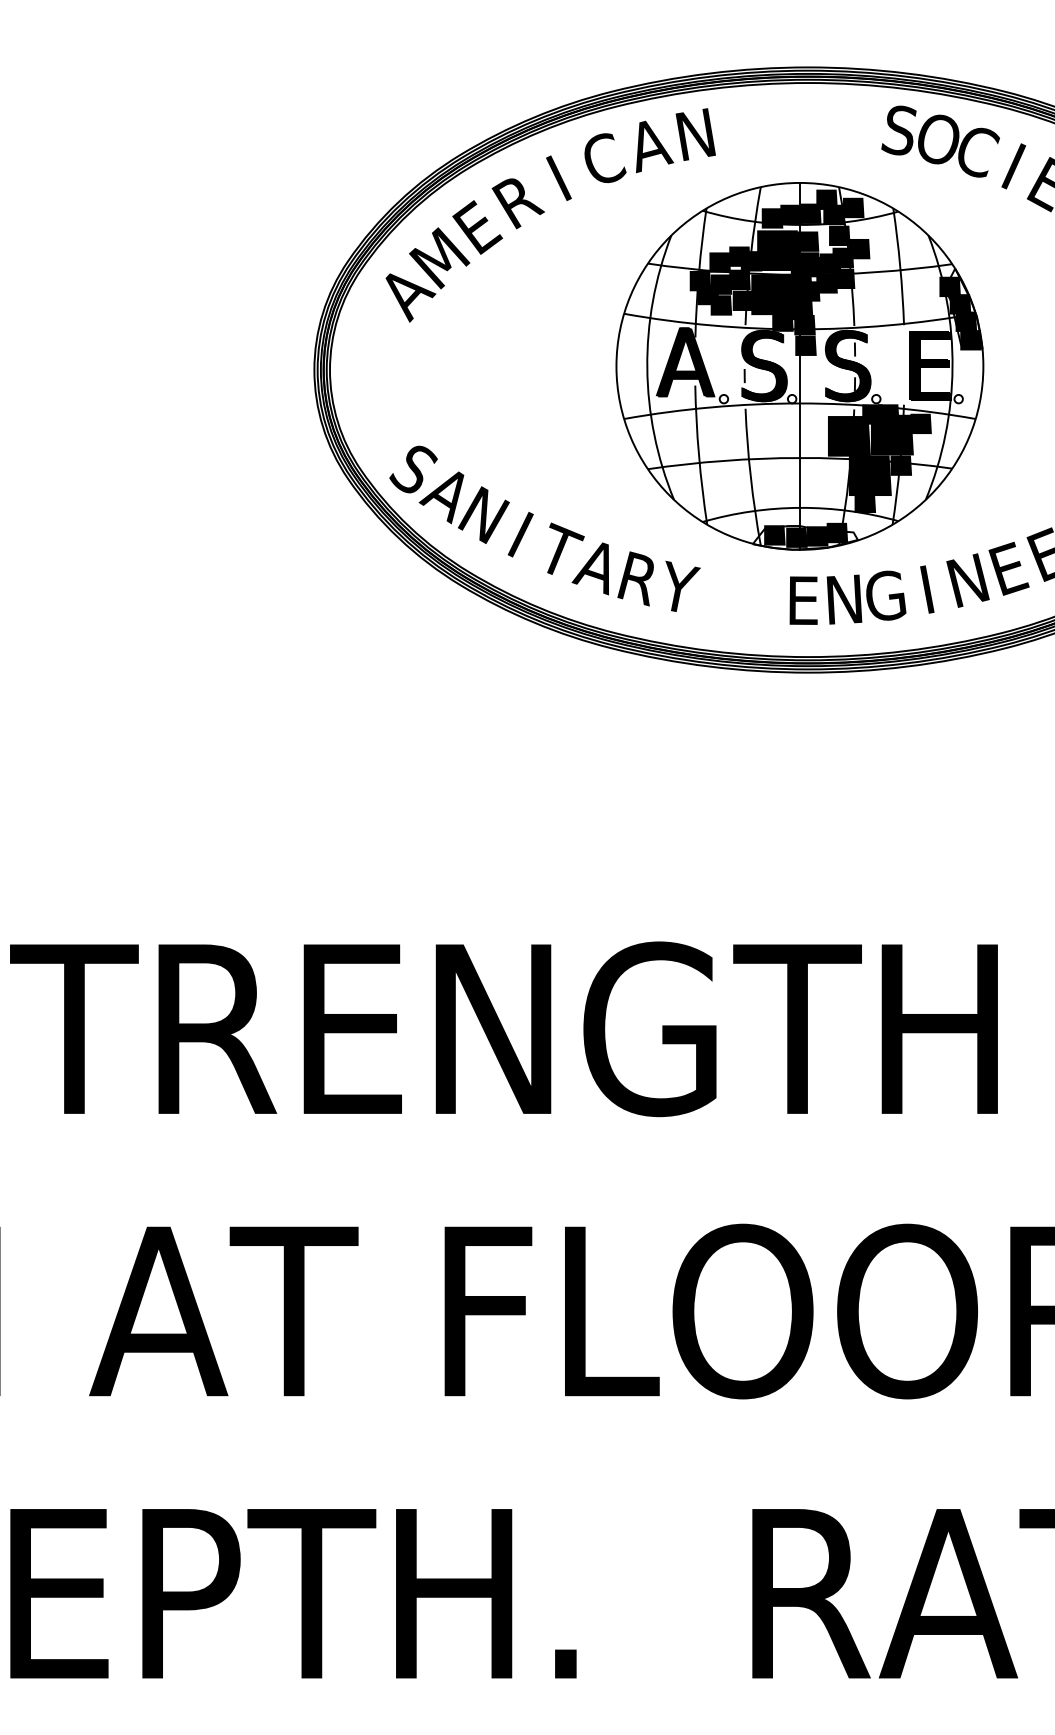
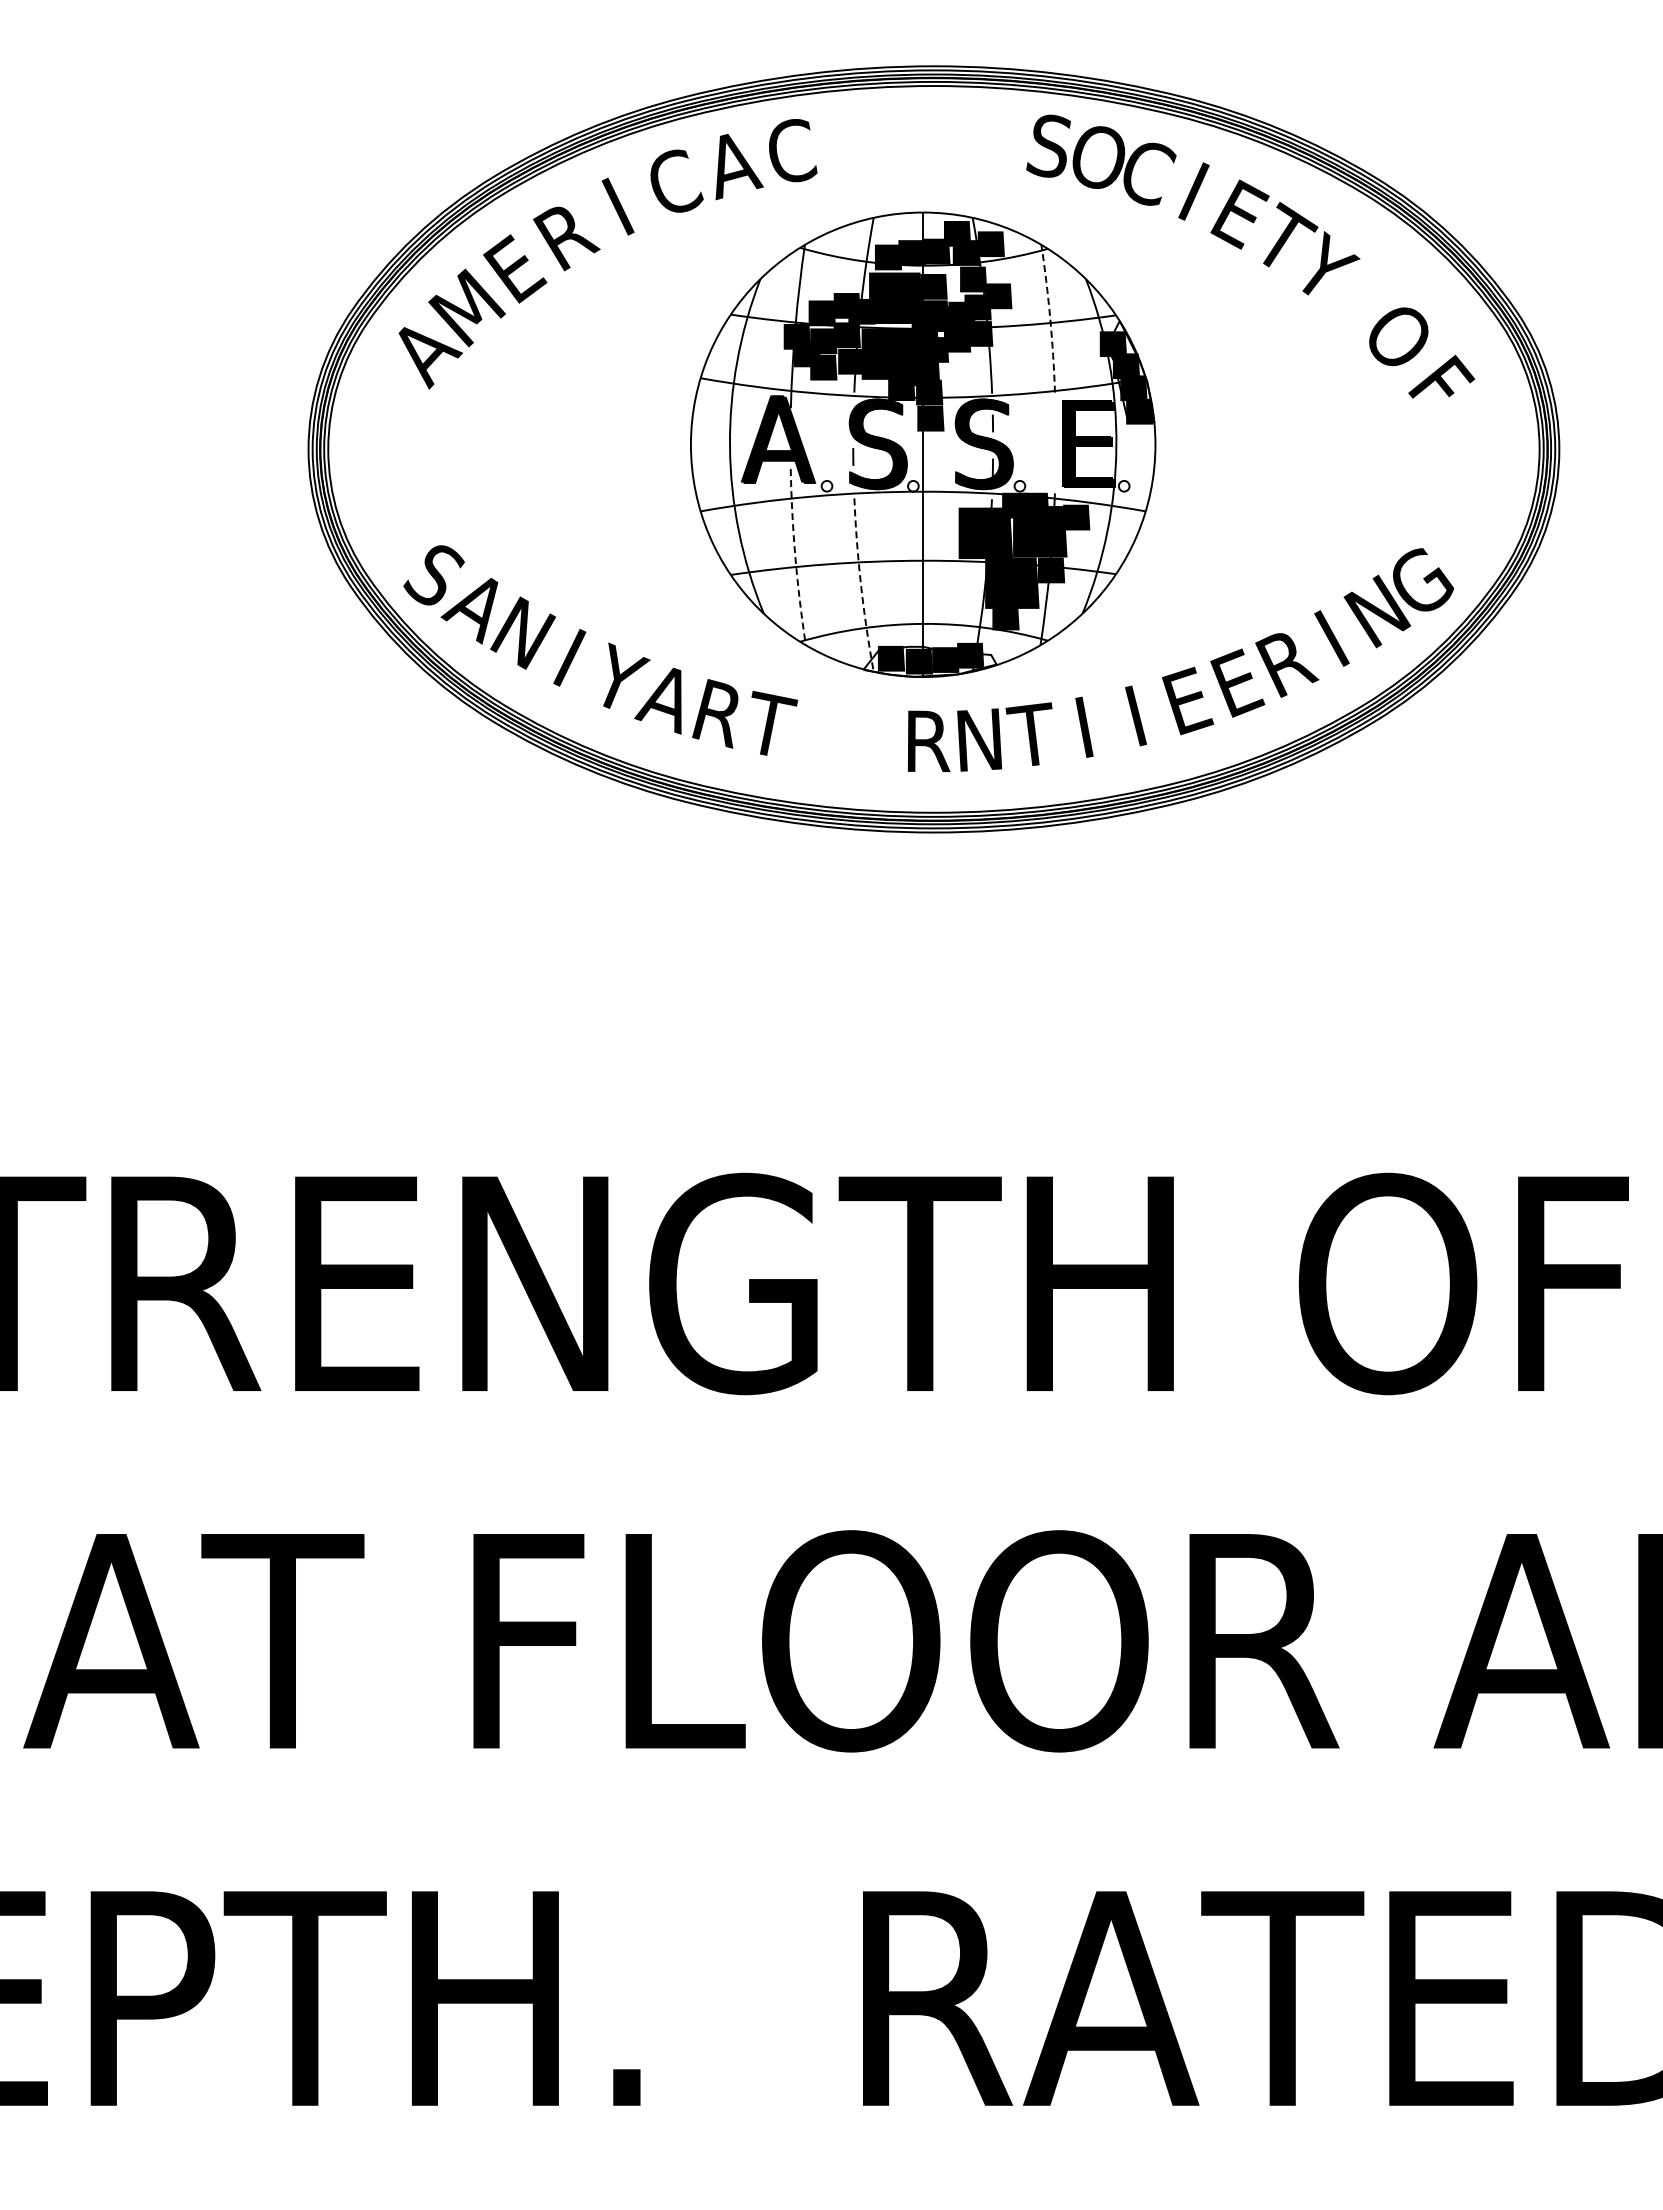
text: (695, 133) -> (791, 150), N -> C
arc: (900, 266) -> (1050, 318), solid -> dashed
arc: (699, 455) -> (795, 557), solid -> dashed
arc: (751, 477) -> (861, 585), solid -> dashed
text: (566, 537) -> (627, 661), T -> Y
text: (682, 574) -> (774, 708), Y -> T
text: (967, 580) -> (1135, 715), N -> I
text: (885, 595) -> (1031, 734), G -> T
text: (804, 600) -> (928, 741), E -> R

